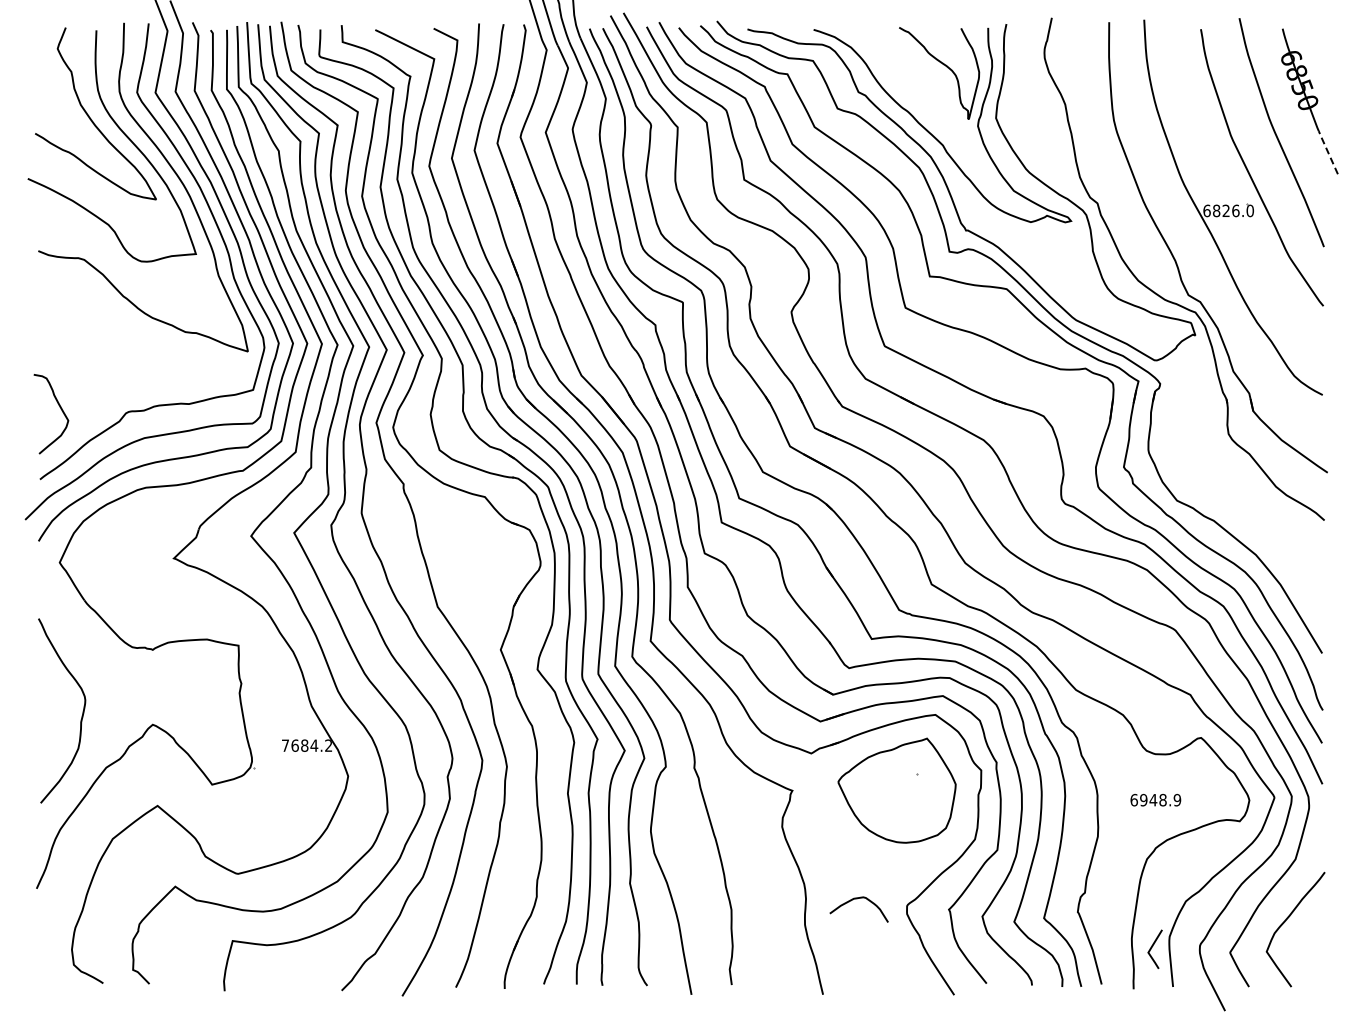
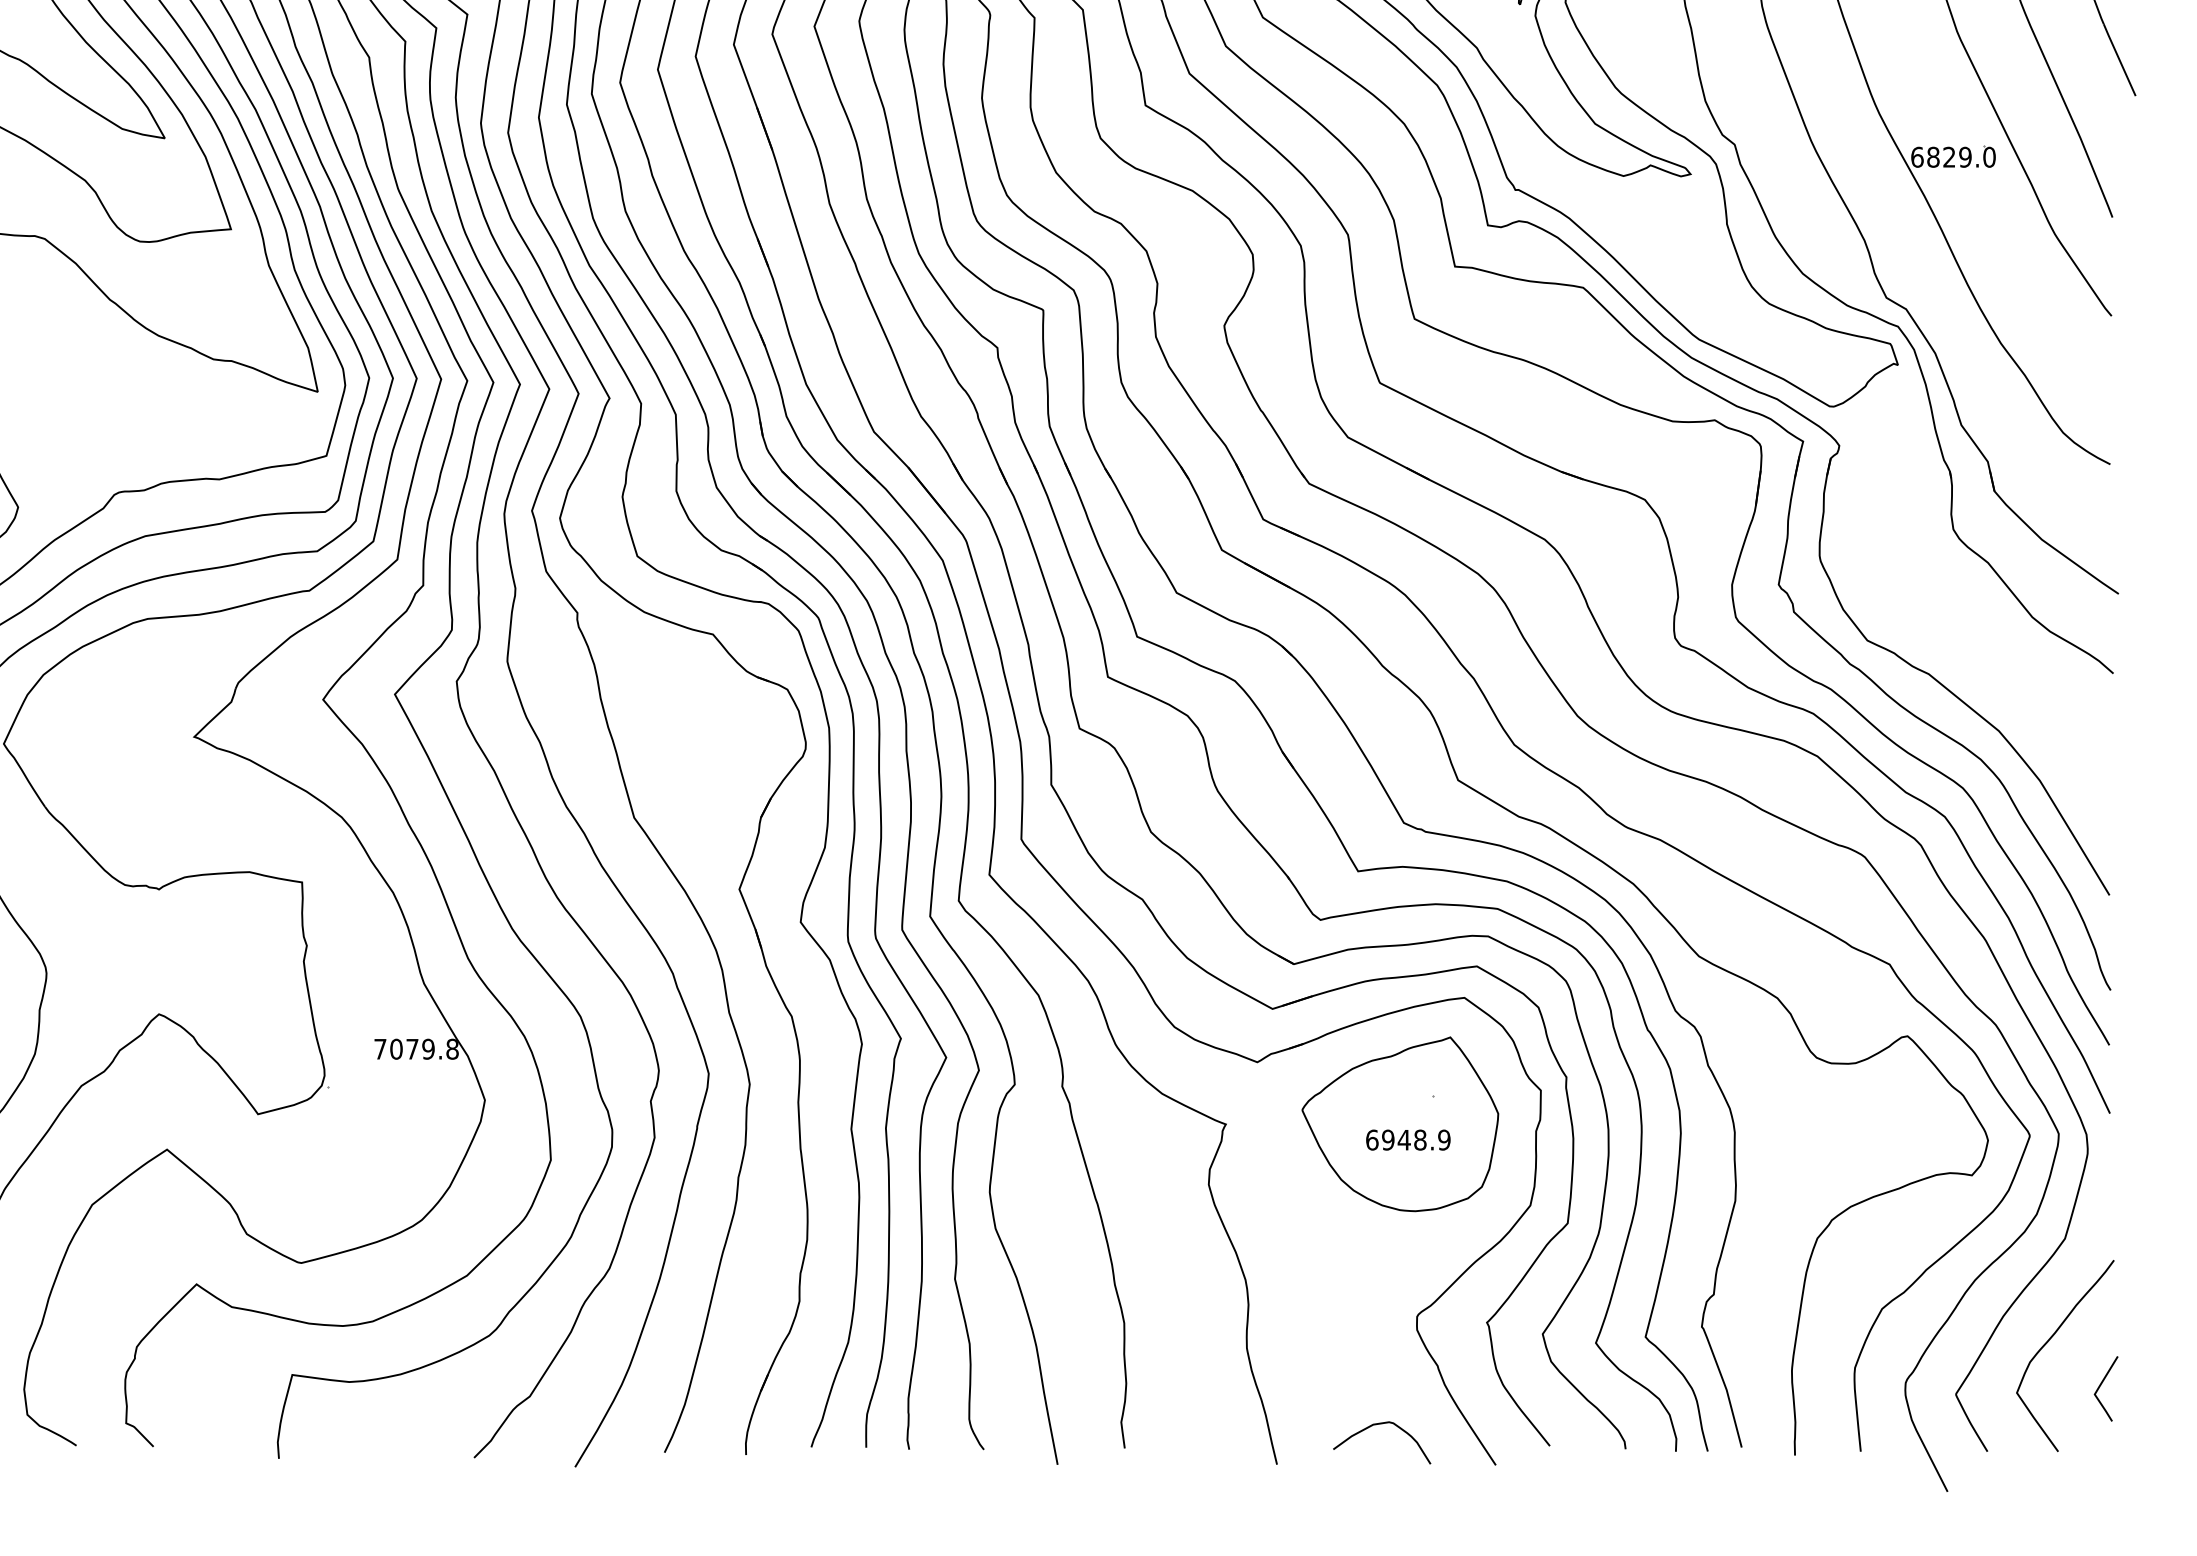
line: (1327, 151) -> (2118, 58), dashed -> solid
text: (1235, 210) -> (1964, 156), 6826.0 -> 6829.0
text: (311, 745) -> (423, 1048), 7684.2 -> 7079.8
text: (1155, 800) -> (1407, 1140), moved
curve: (857, 899) -> (1379, 1425), moved
line: (1153, 946) -> (2103, 1384), moved

